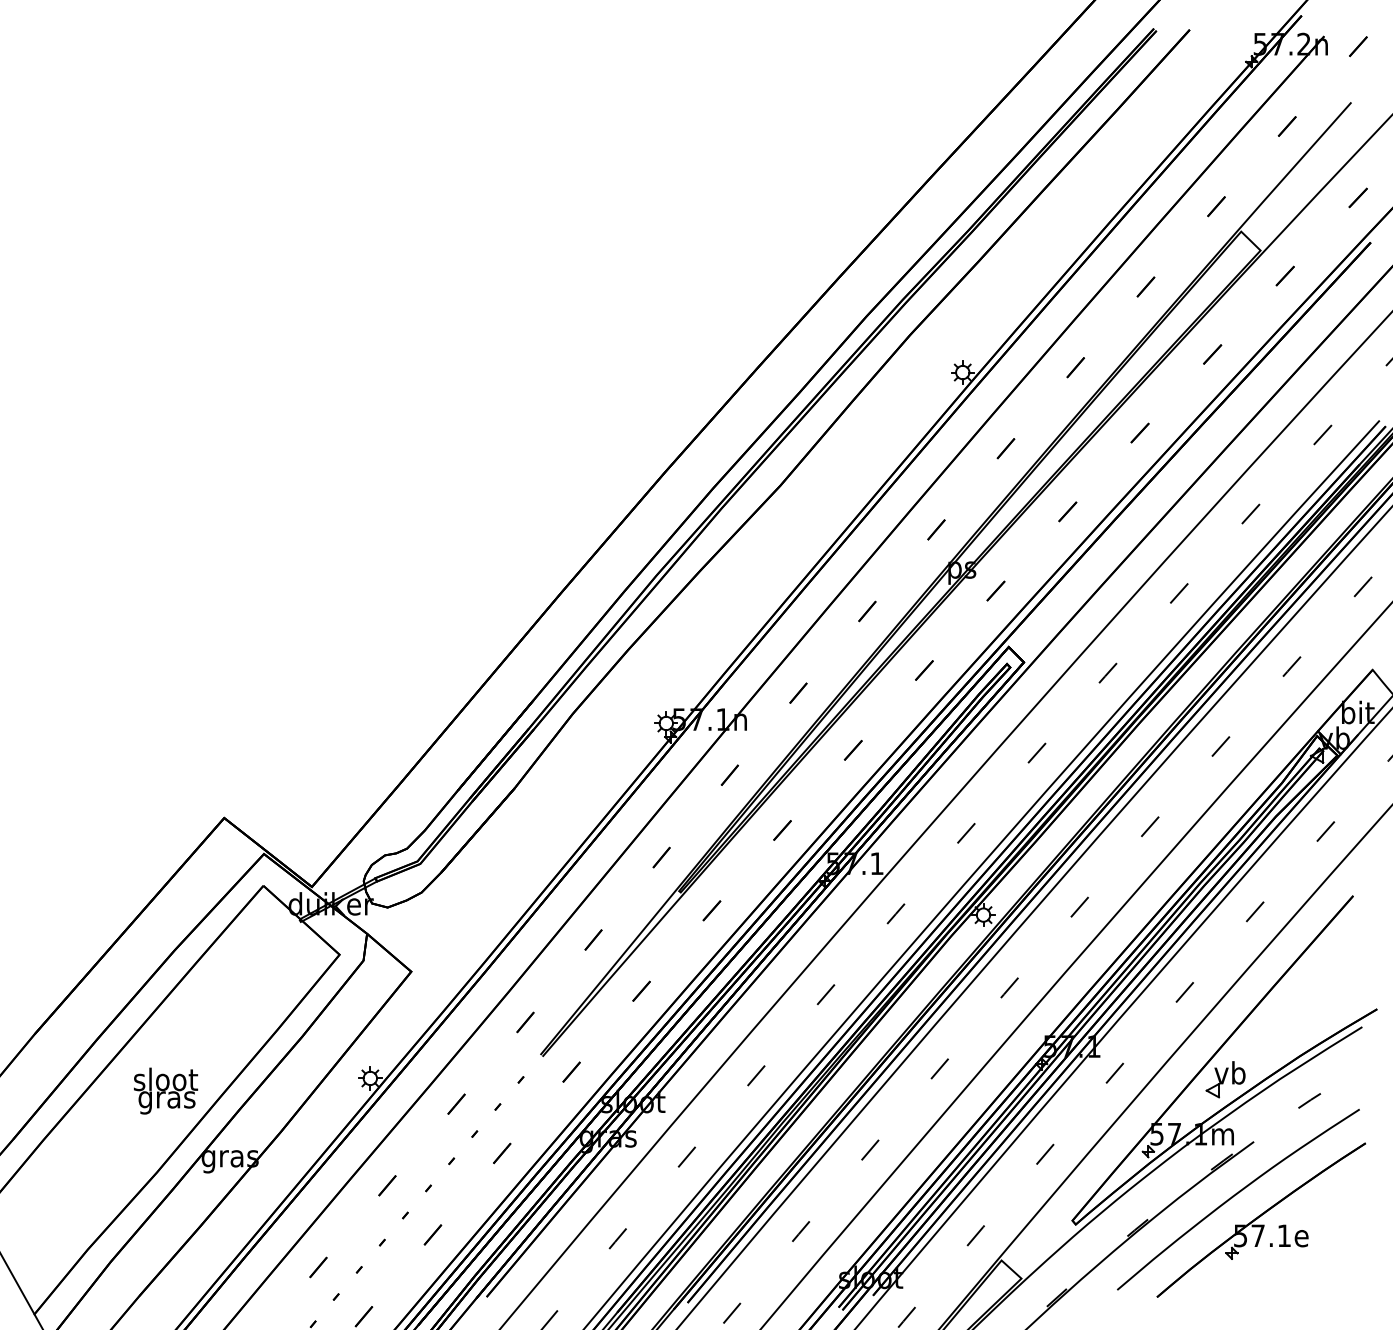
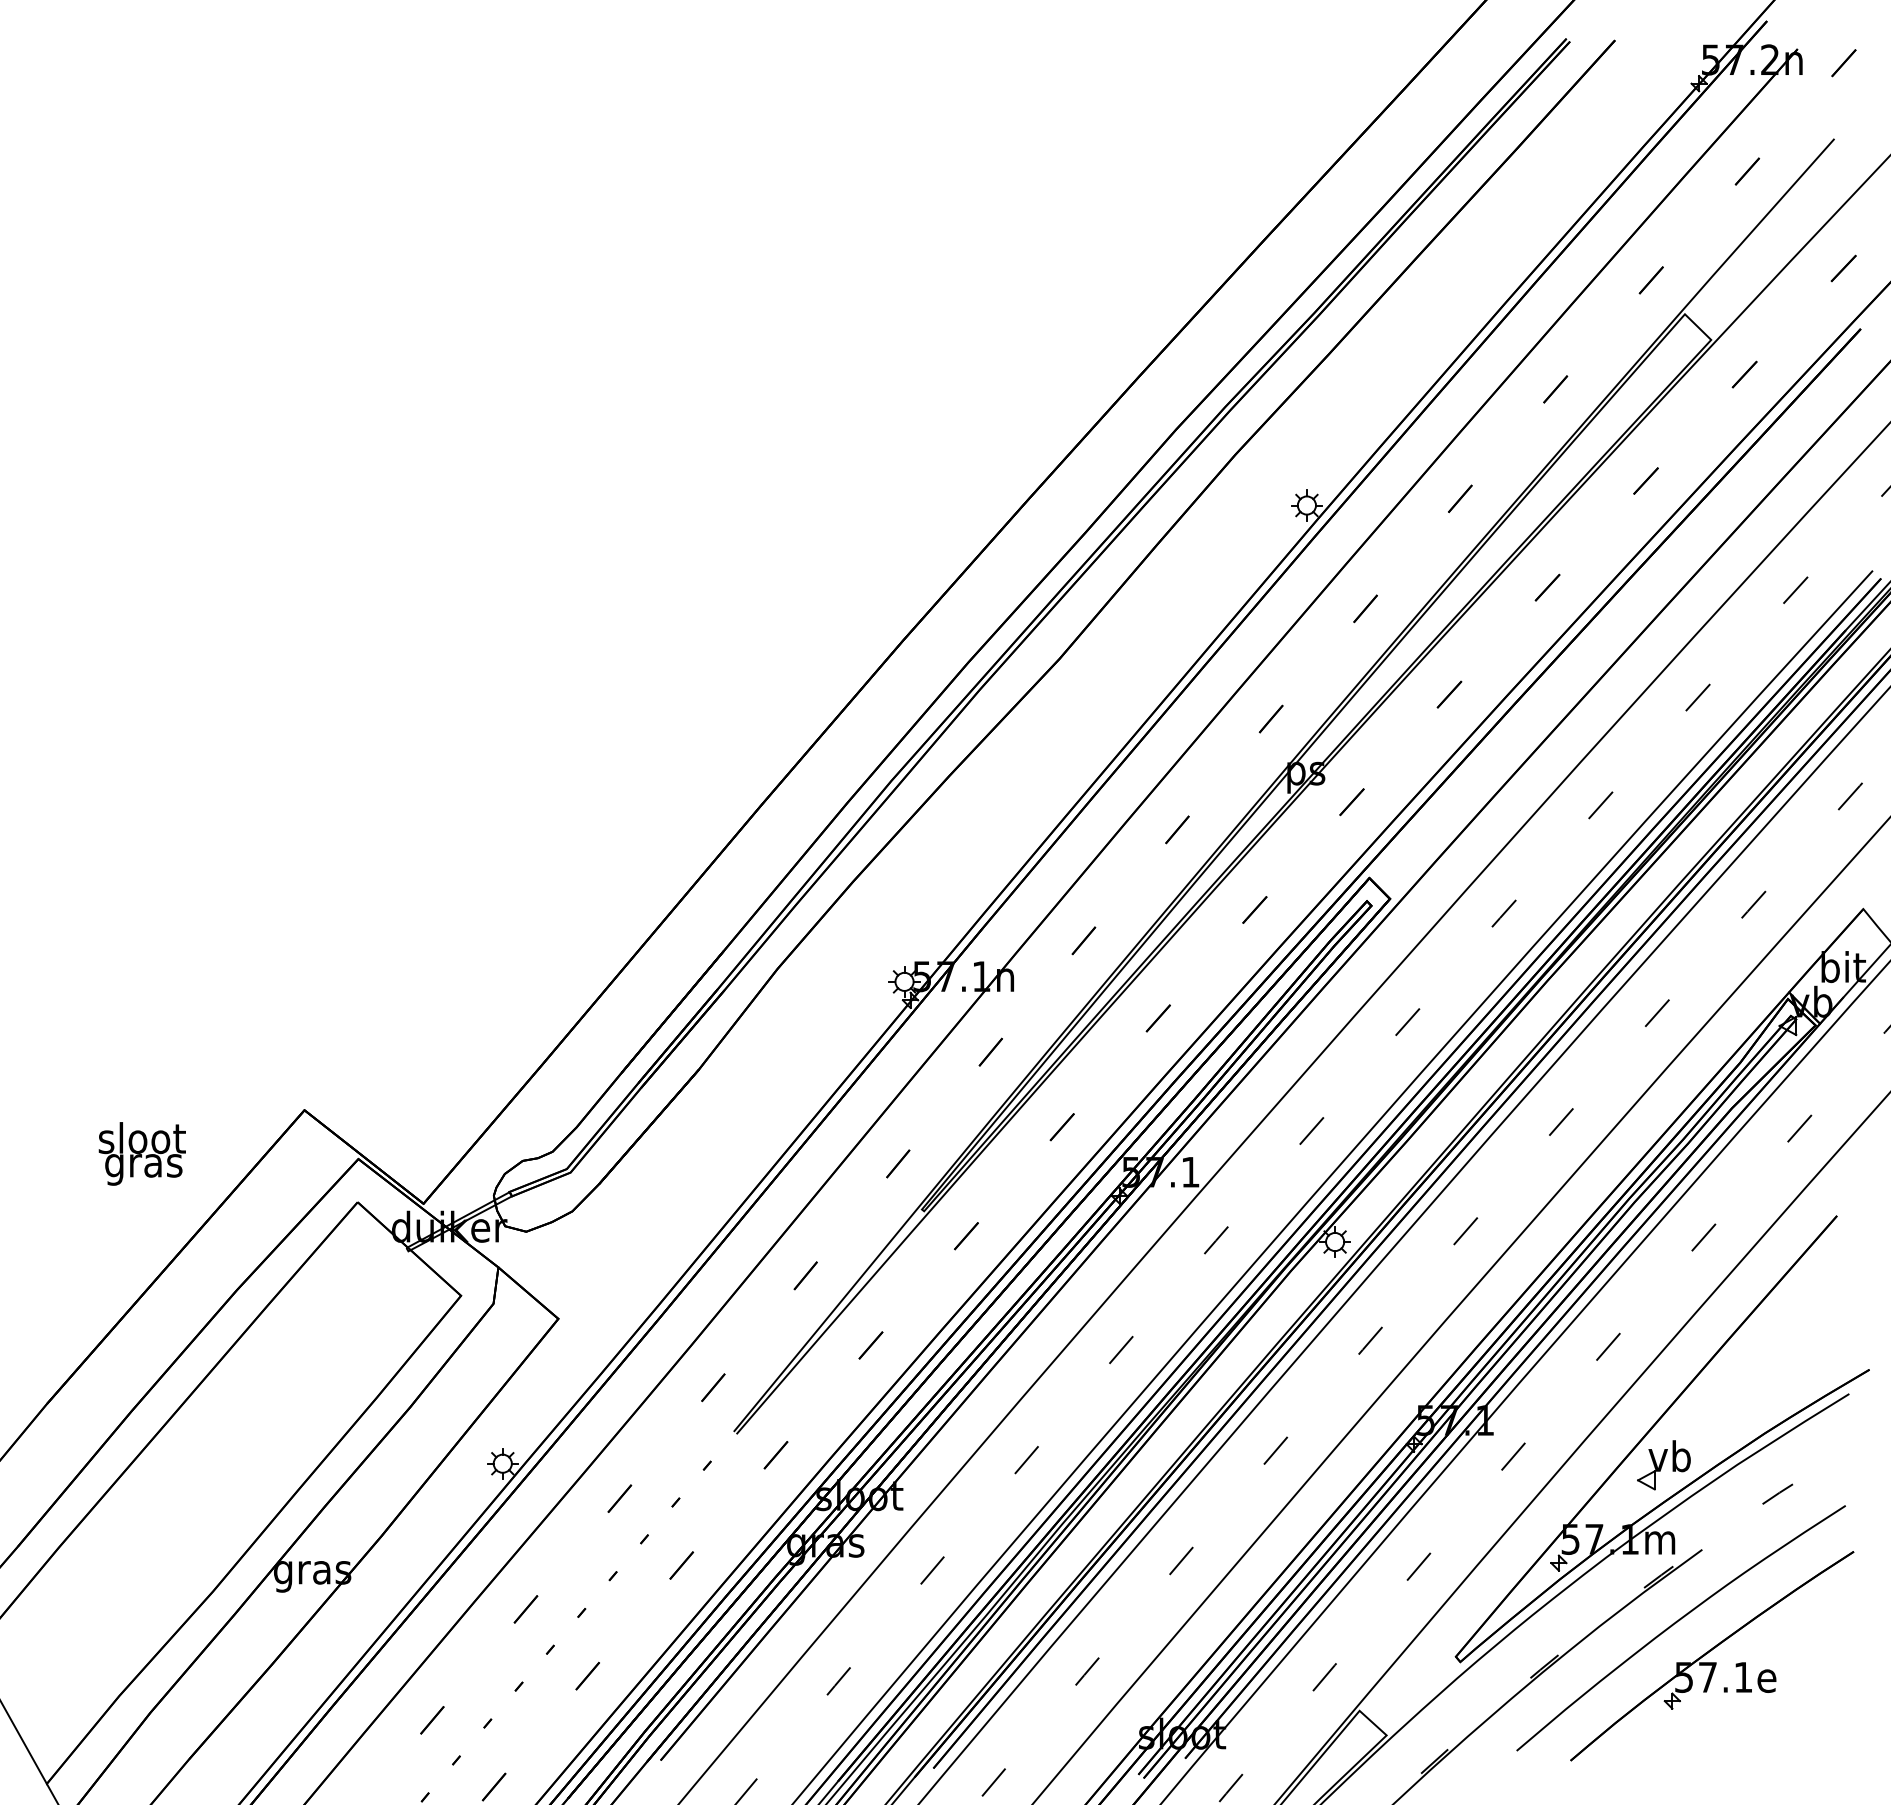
text: (165, 1090) -> (141, 1153), moved

